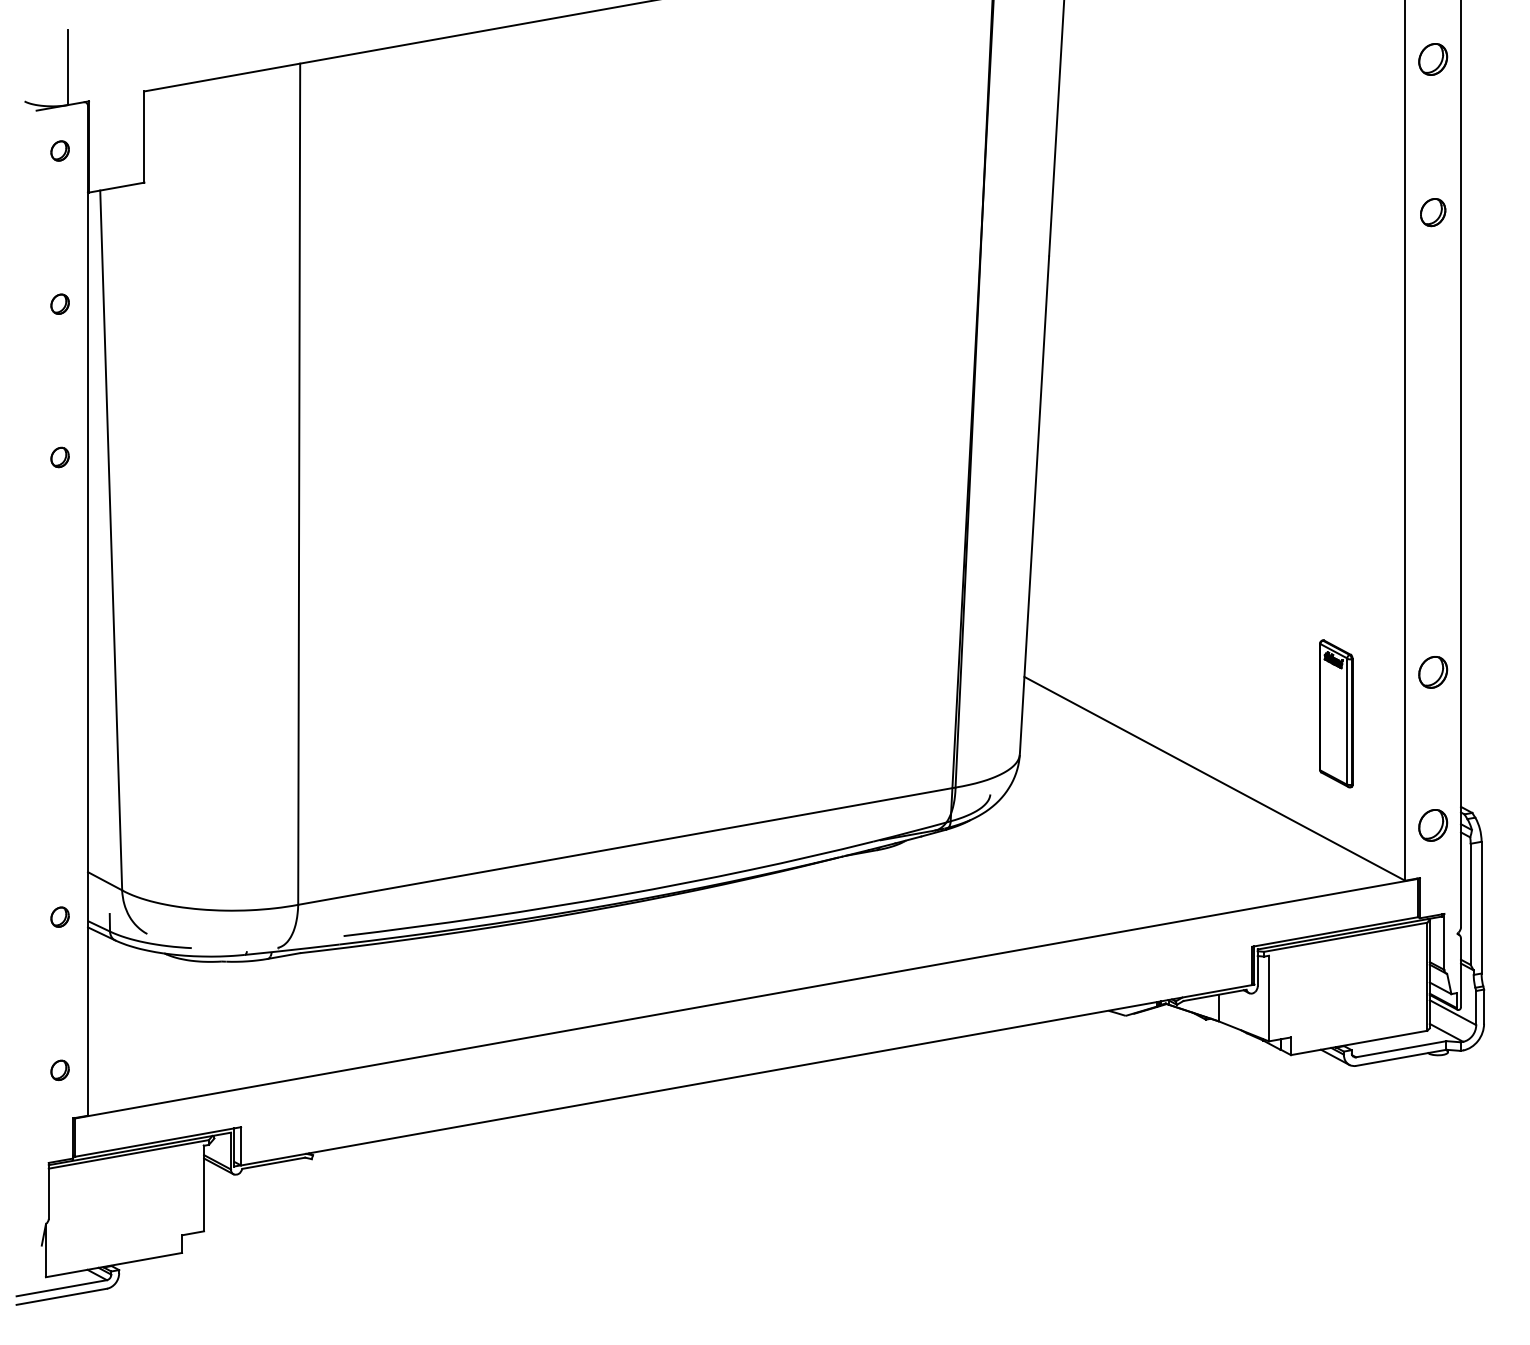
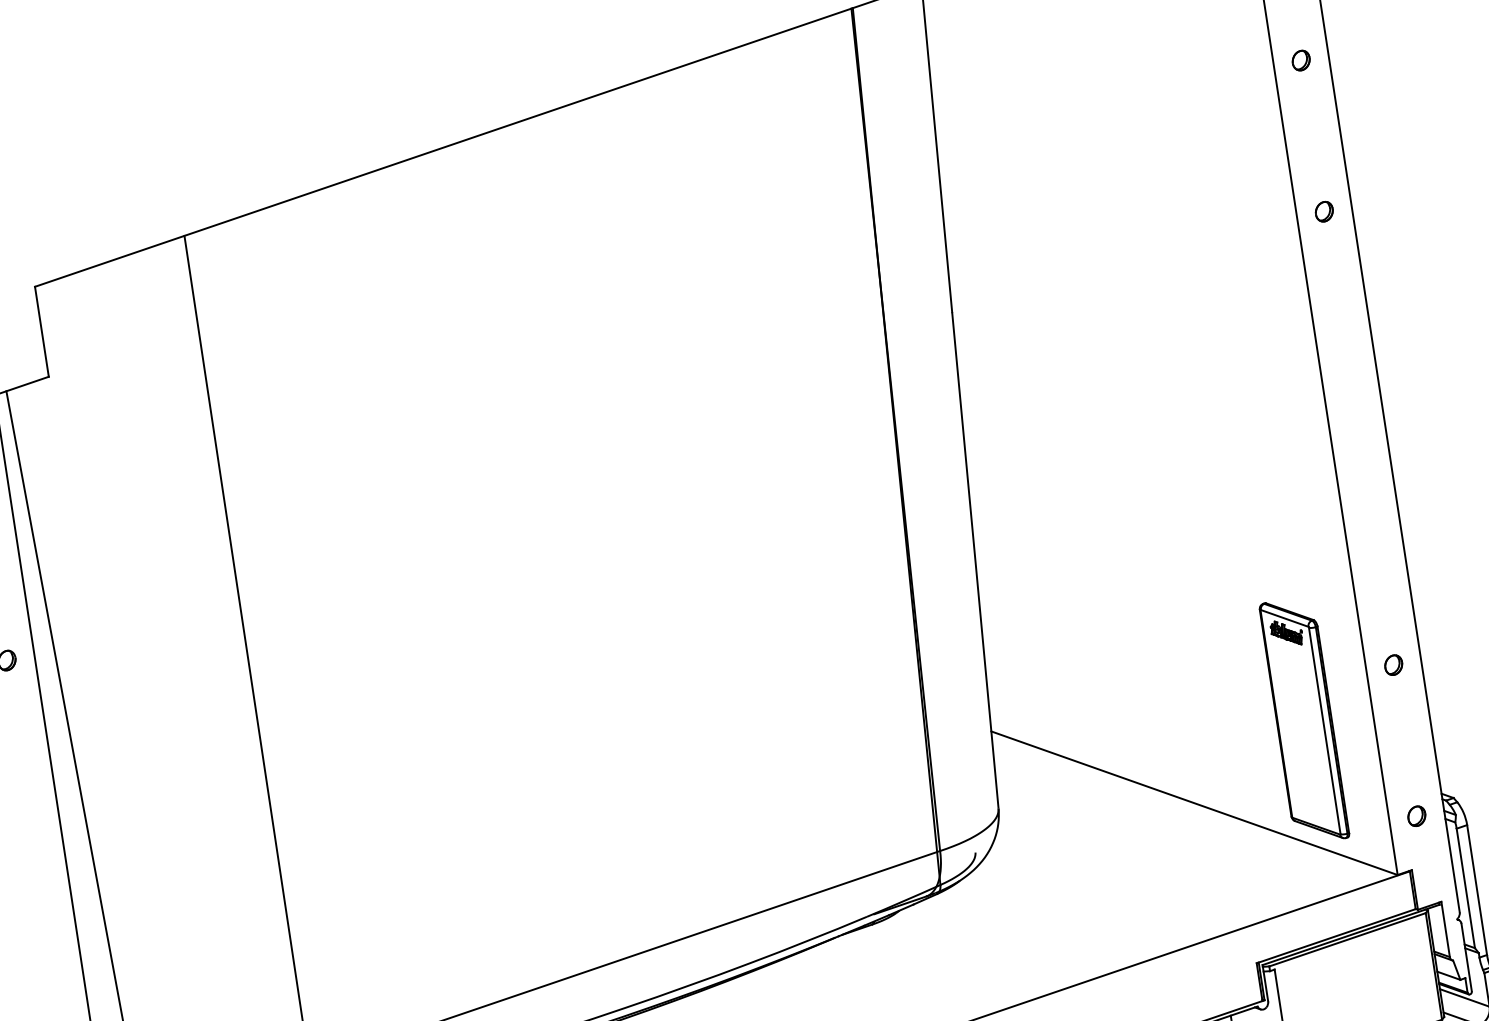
part: (1432, 58) -> (1300, 59), size x0.62
part: (1432, 212) -> (1323, 211), size x0.71
part: (1432, 671) -> (1393, 664), size x0.62
part: (1336, 713) -> (1304, 720), size x1.67
part: (1432, 825) -> (1416, 816), size x0.62

